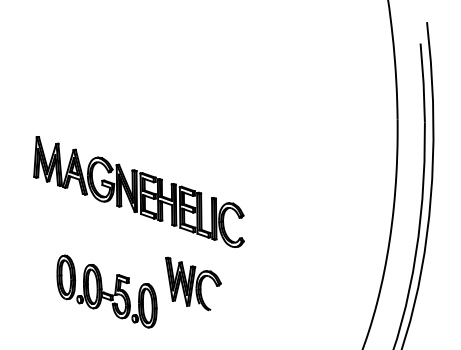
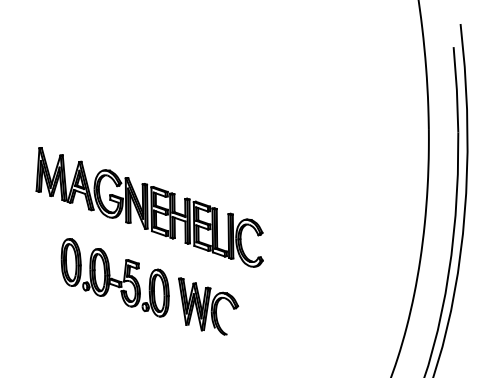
part: (106, 291) -> (114, 277), moved

